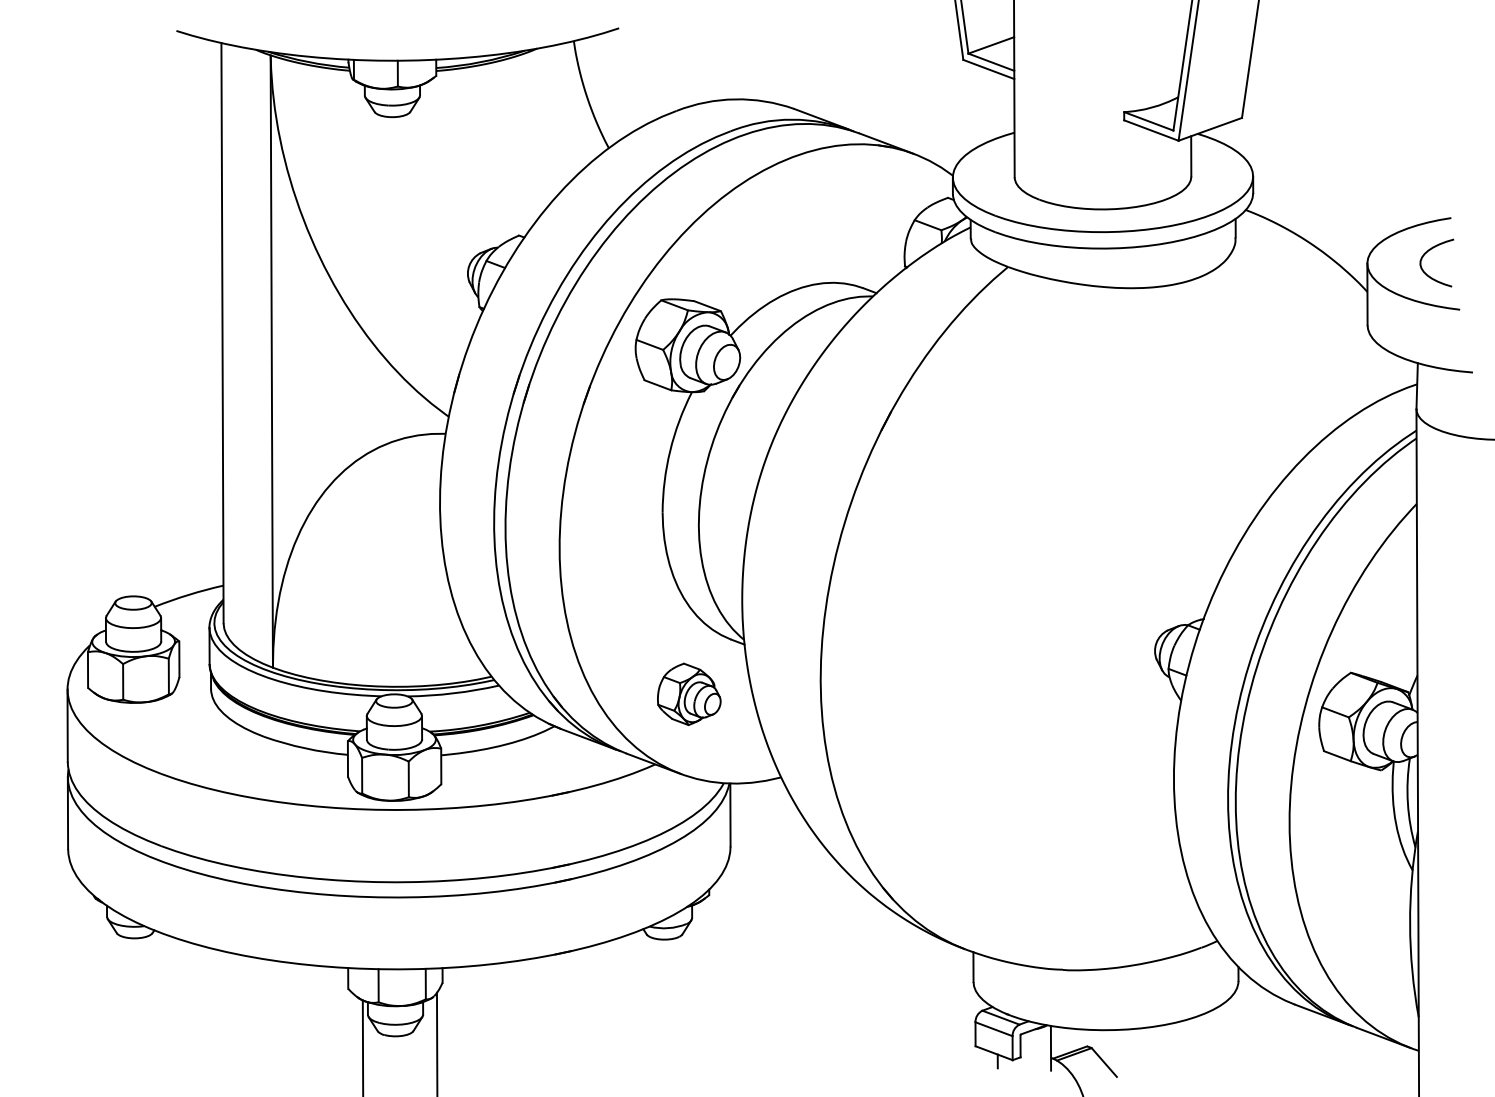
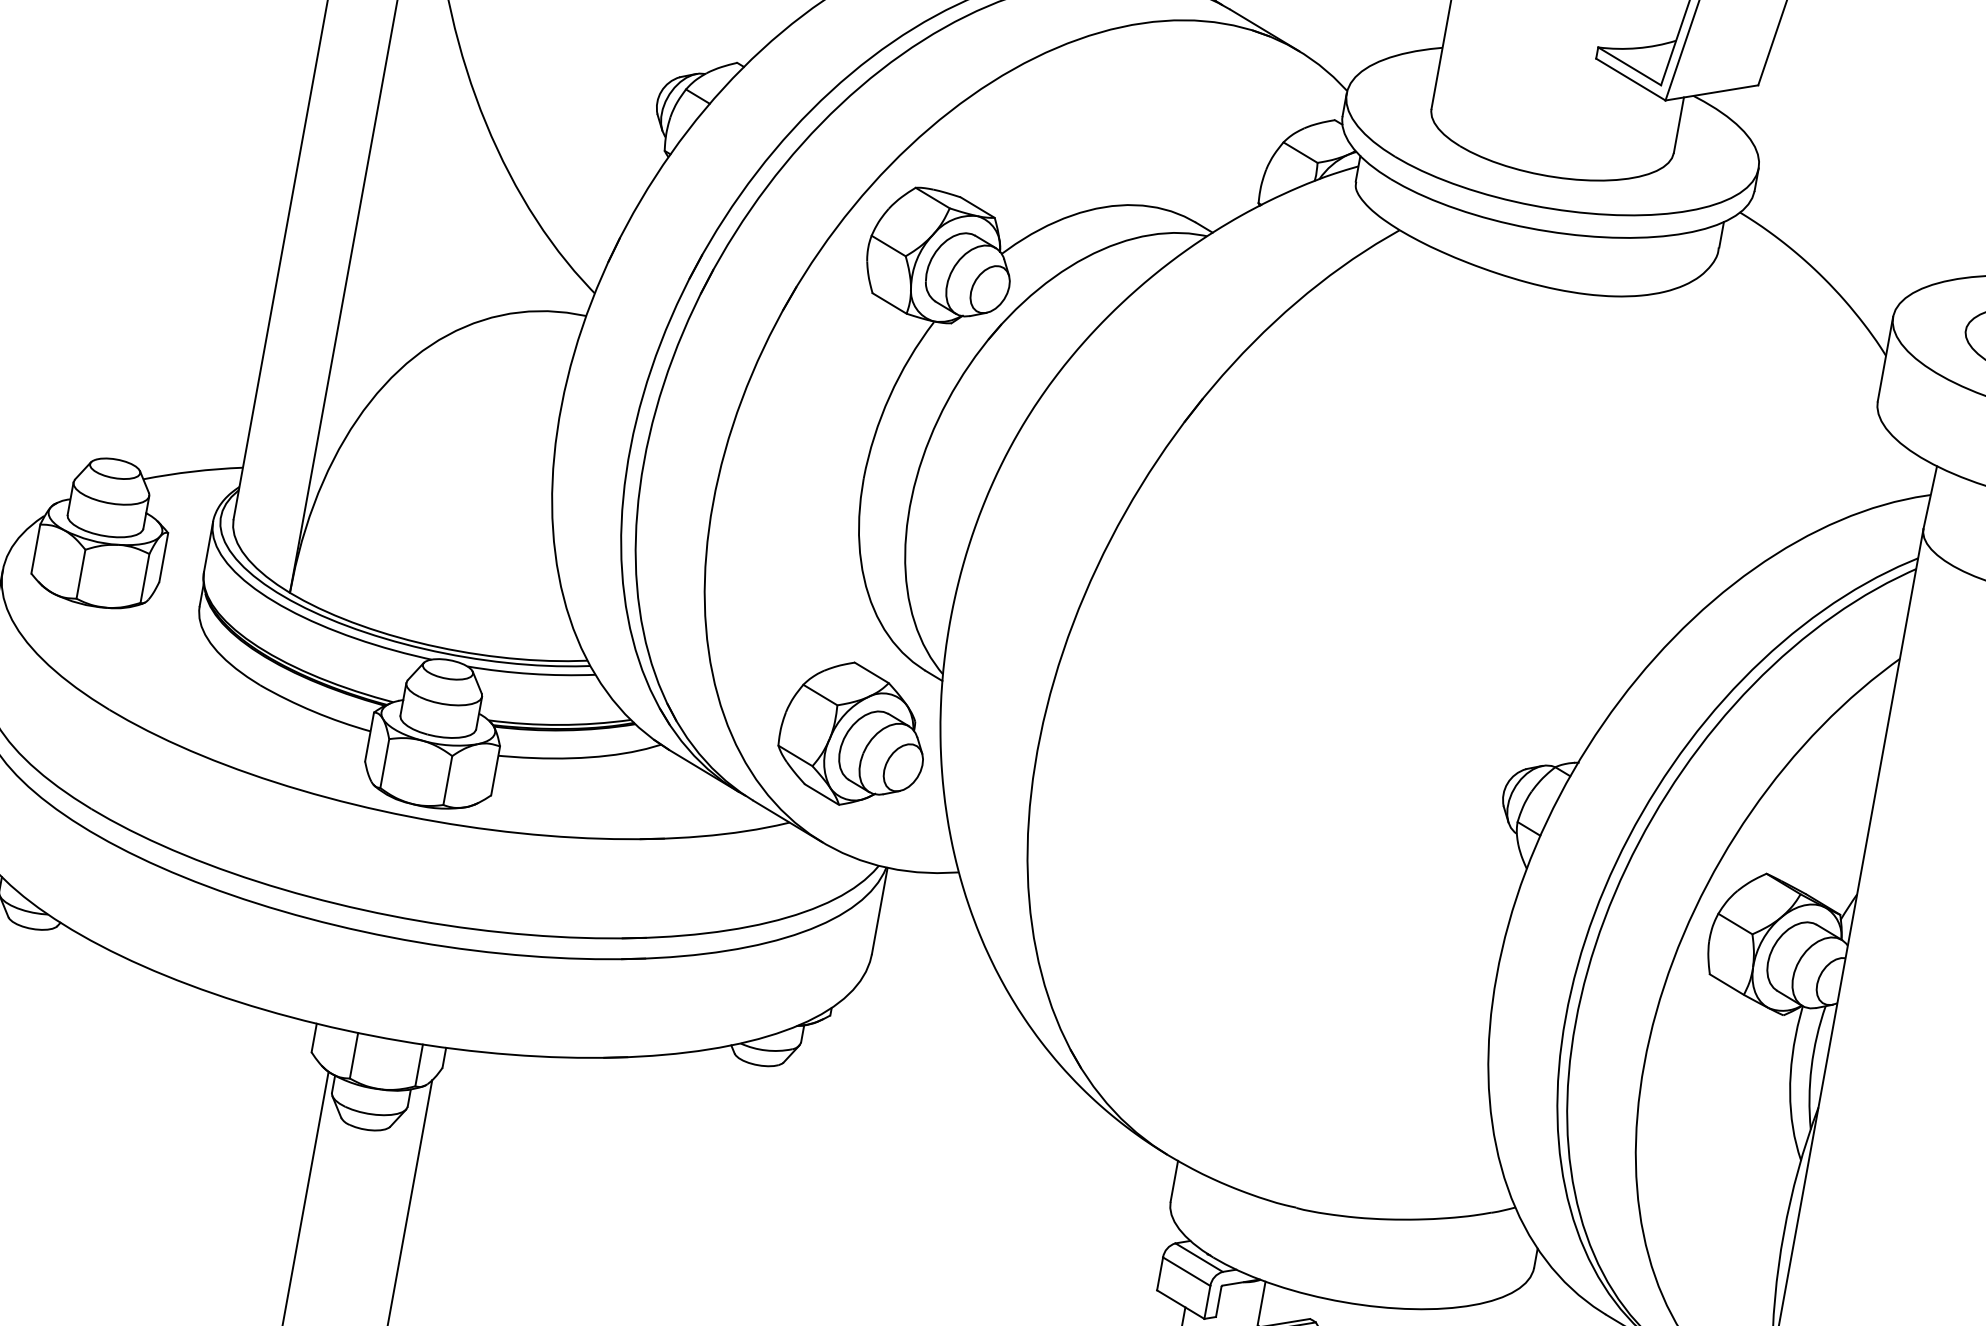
part: (689, 694) -> (854, 735), size x1.67

